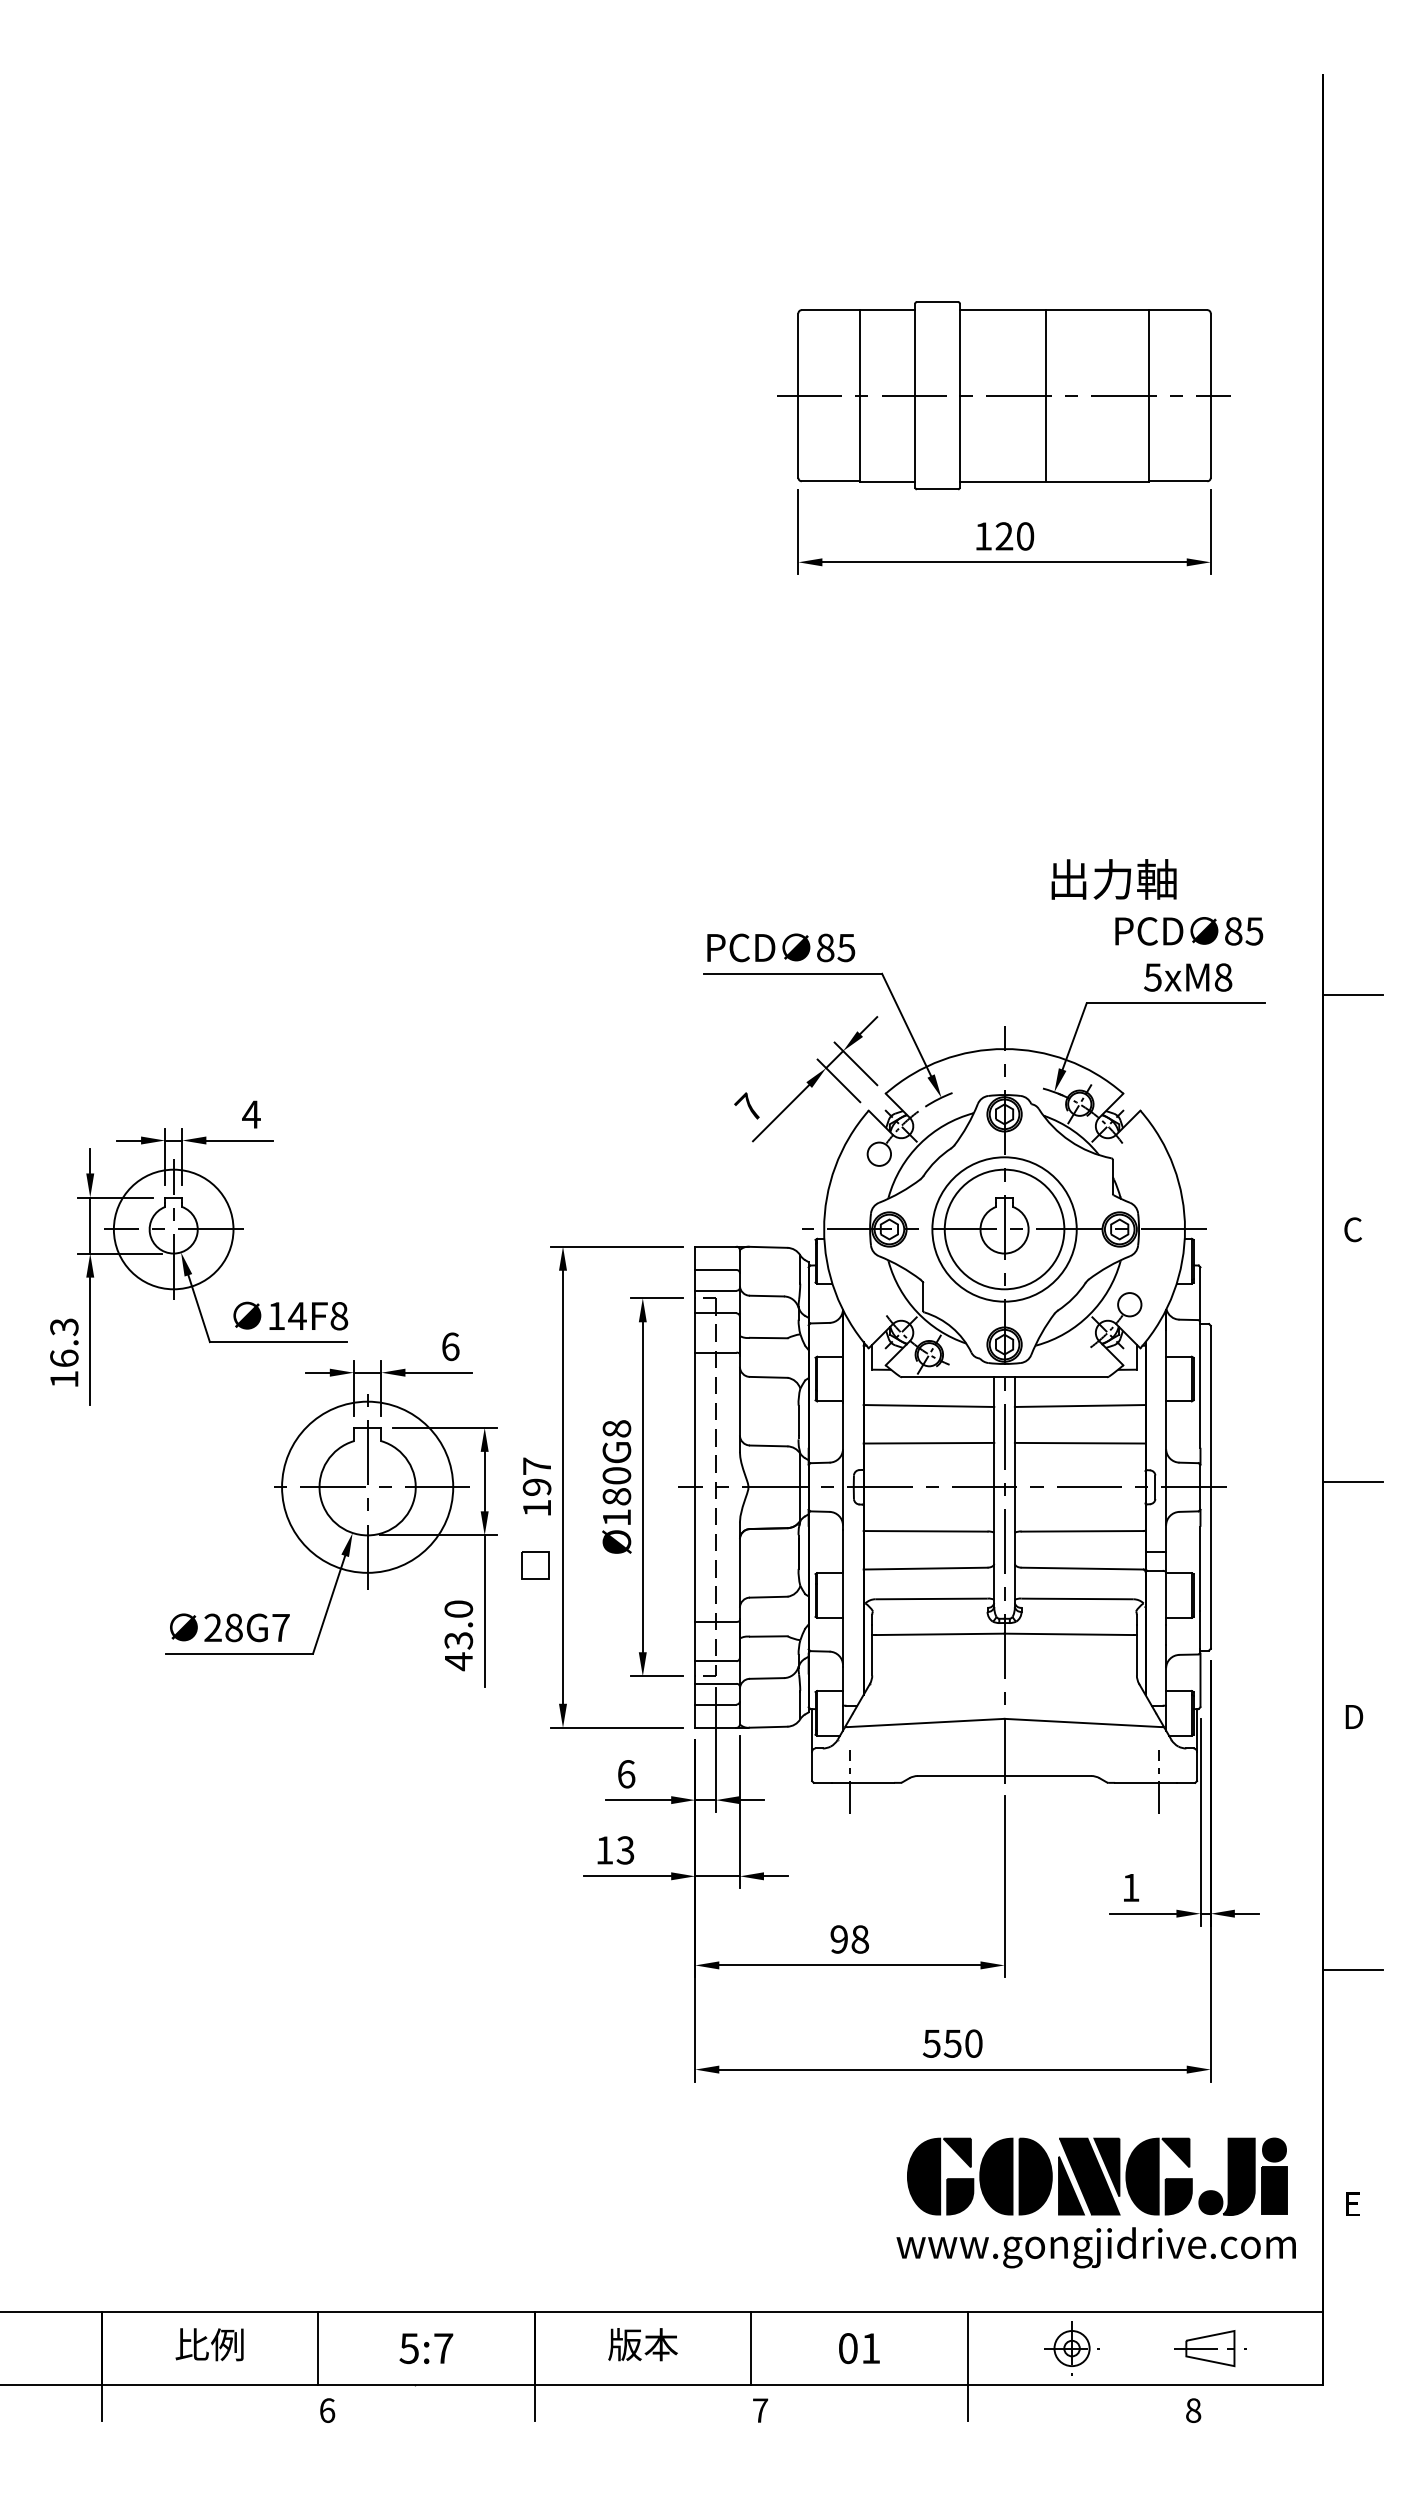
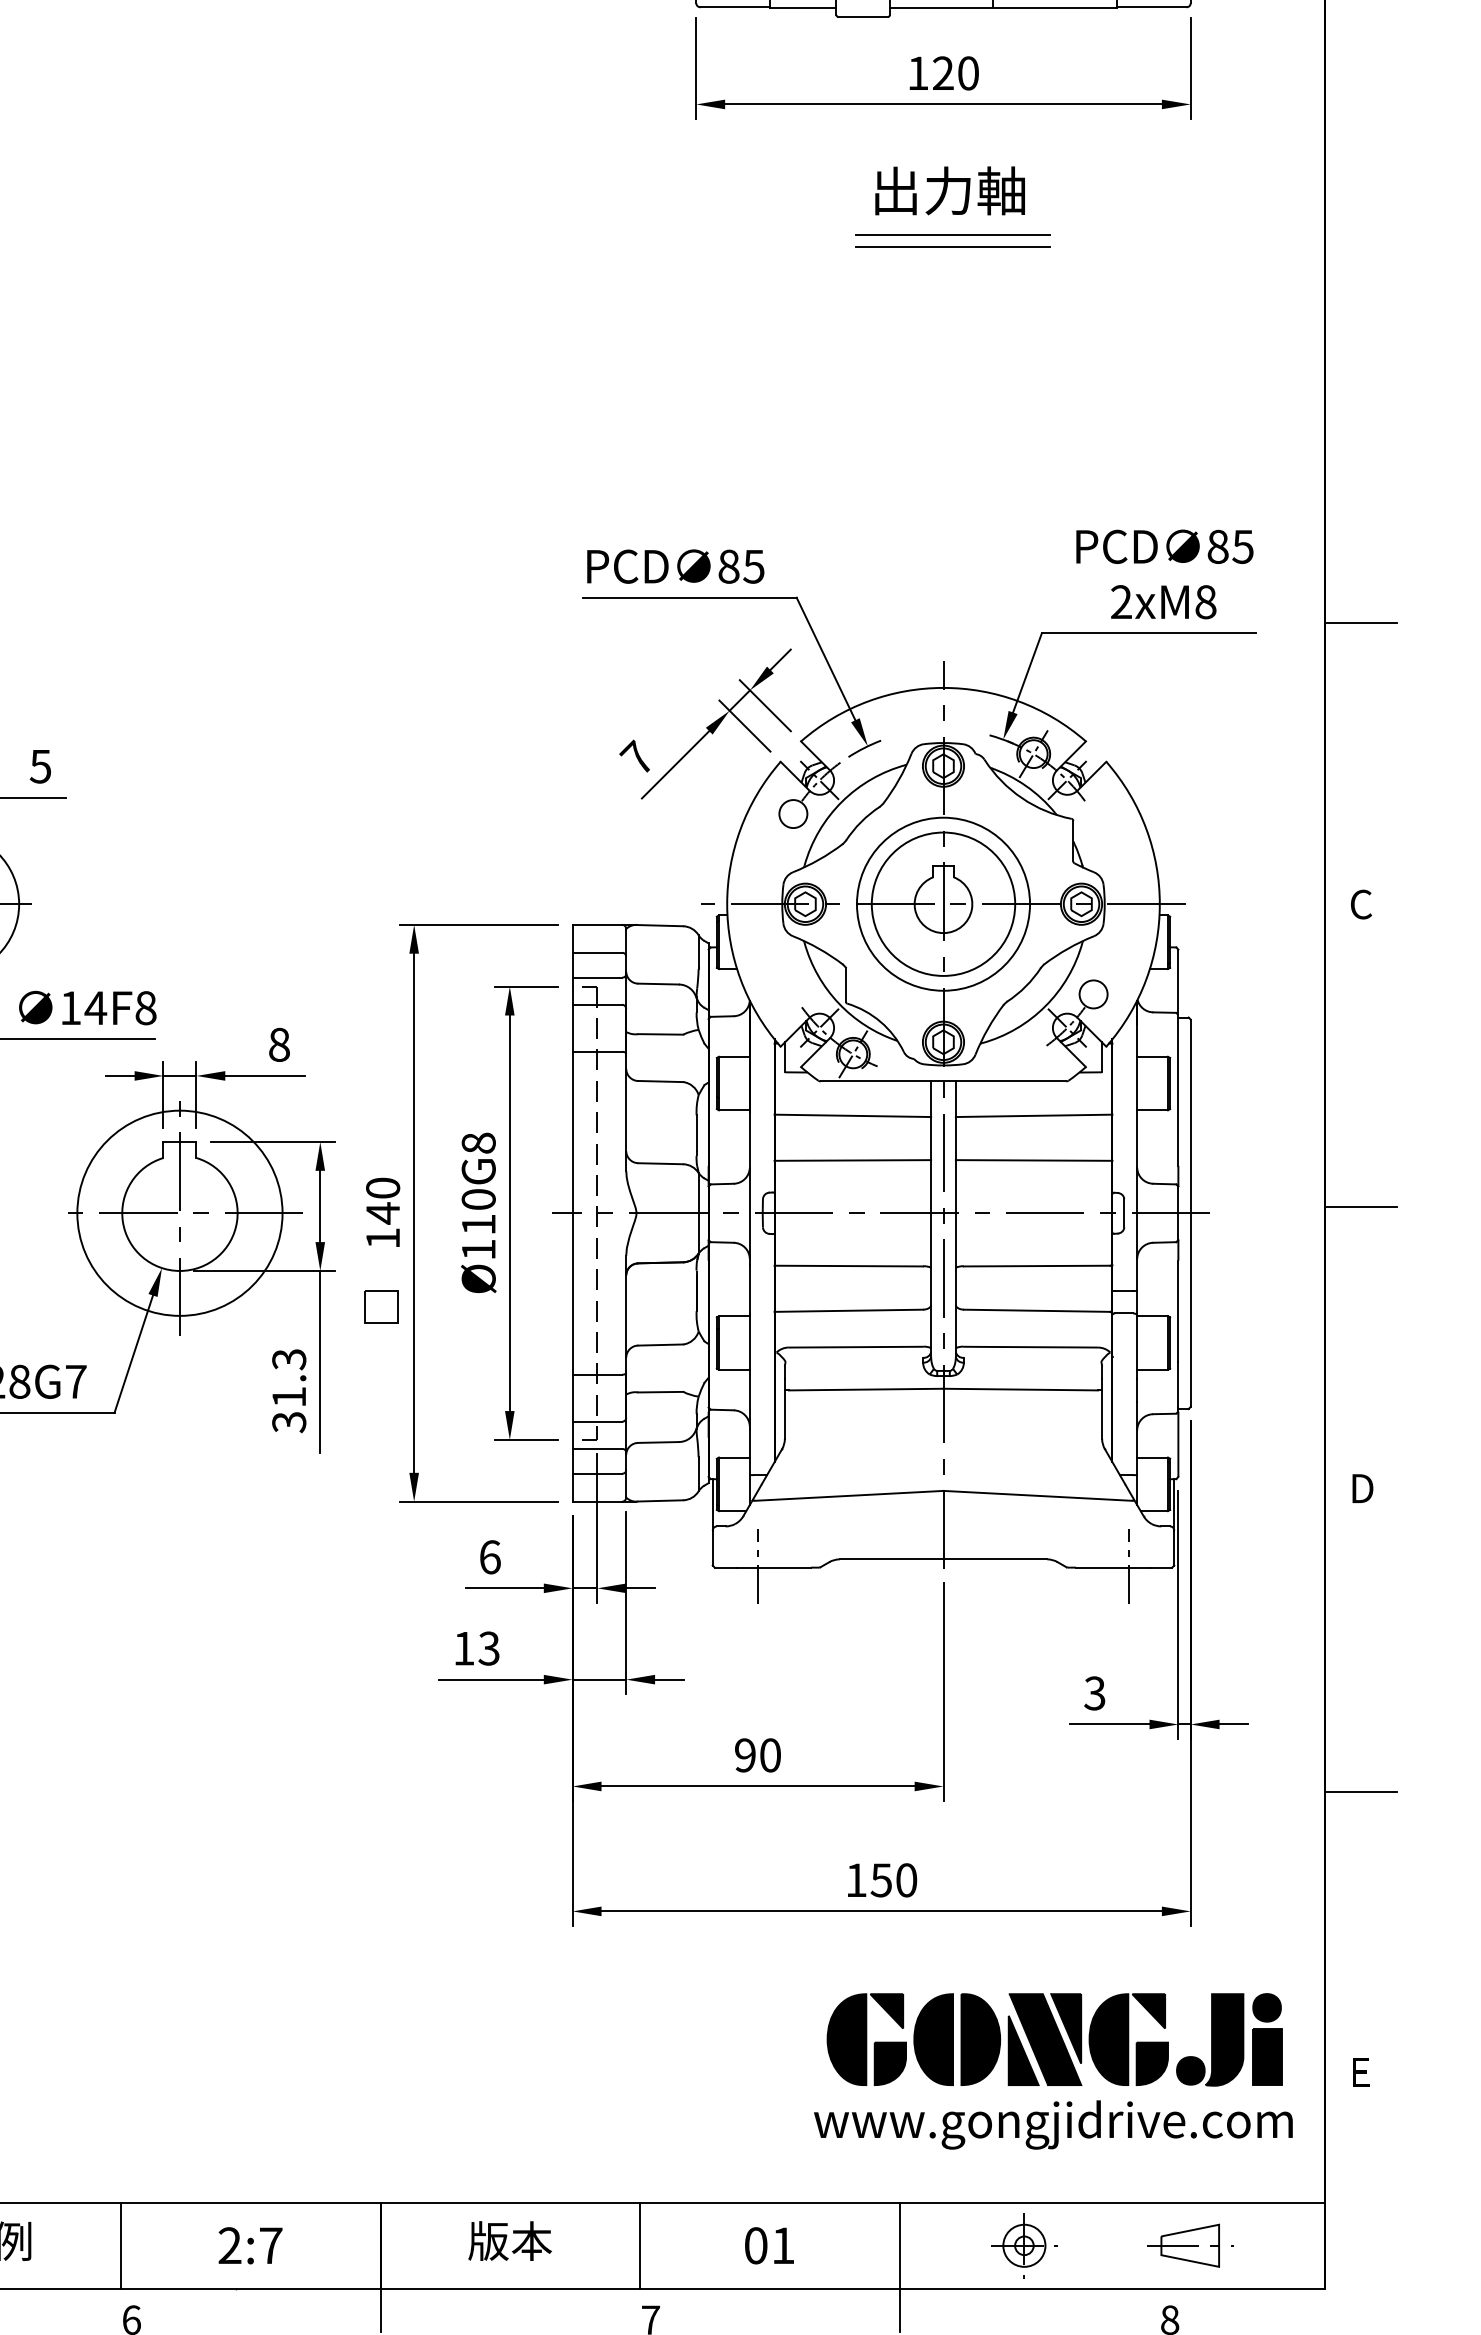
line: (1012, 671) -> (953, 235), added
line: (1012, 681) -> (953, 247), added
text: (1113, 879) -> (949, 190), moved
text: (1152, 977) -> (1120, 602), 5xM8 -> 2xM8
text: (251, 1114) -> (40, 766), 4 -> 5
text: (450, 1346) -> (279, 1044), 6 -> 8
text: (536, 1476) -> (382, 1200), 197 -> 140
text: (616, 1496) -> (478, 1224), Ø180G8 -> Ø110G8
text: (458, 1635) -> (288, 1390), 43.0 -> 31.3
text: (1130, 1887) -> (1094, 1693), 1 -> 3
text: (860, 1939) -> (770, 1755), 98 -> 90
text: (931, 2043) -> (855, 1880), 550 -> 150
text: (408, 2348) -> (228, 2245), 5:7 -> 2:7

